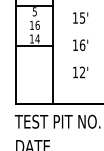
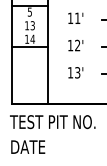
text: (82, 18) -> (77, 18), 15' -> 11'
text: (37, 25) -> (32, 25), 16 -> 13
text: (82, 45) -> (77, 45), 16' -> 12'
text: (82, 73) -> (77, 73), 12' -> 13'

